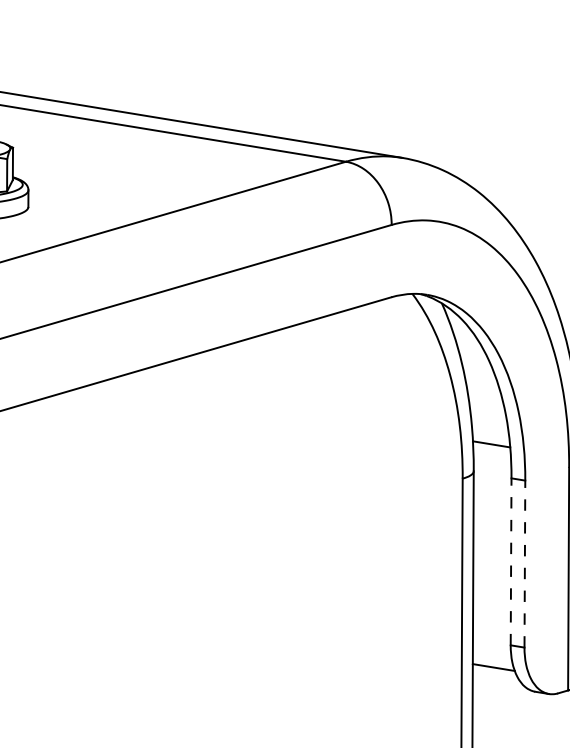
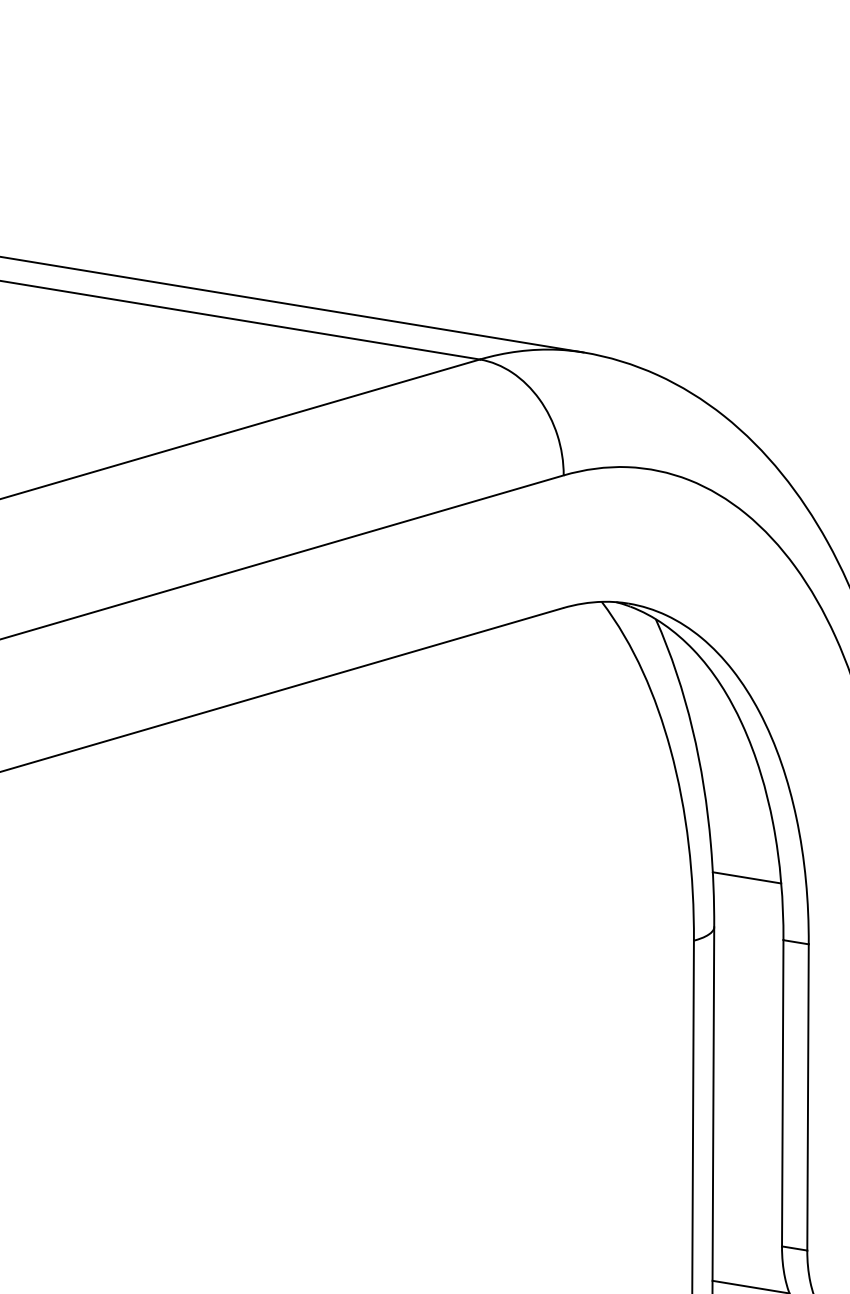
line: (511, 561) -> (783, 1092), dashed -> solid
line: (524, 563) -> (807, 1096), dashed -> solid

